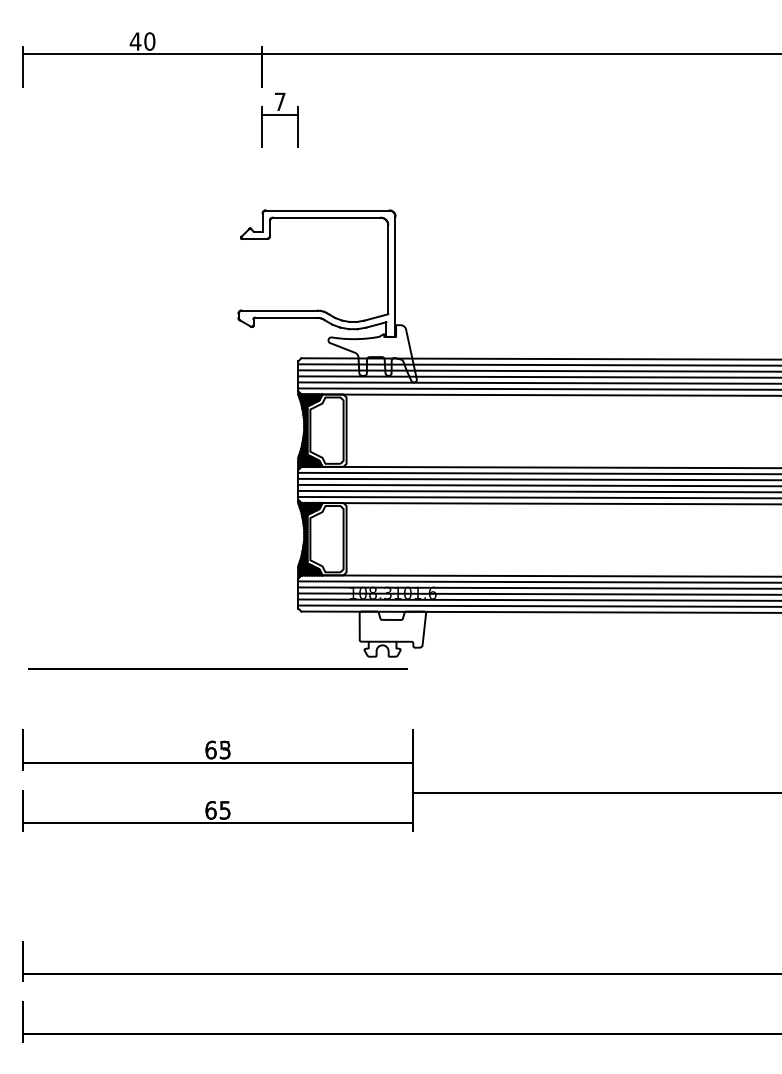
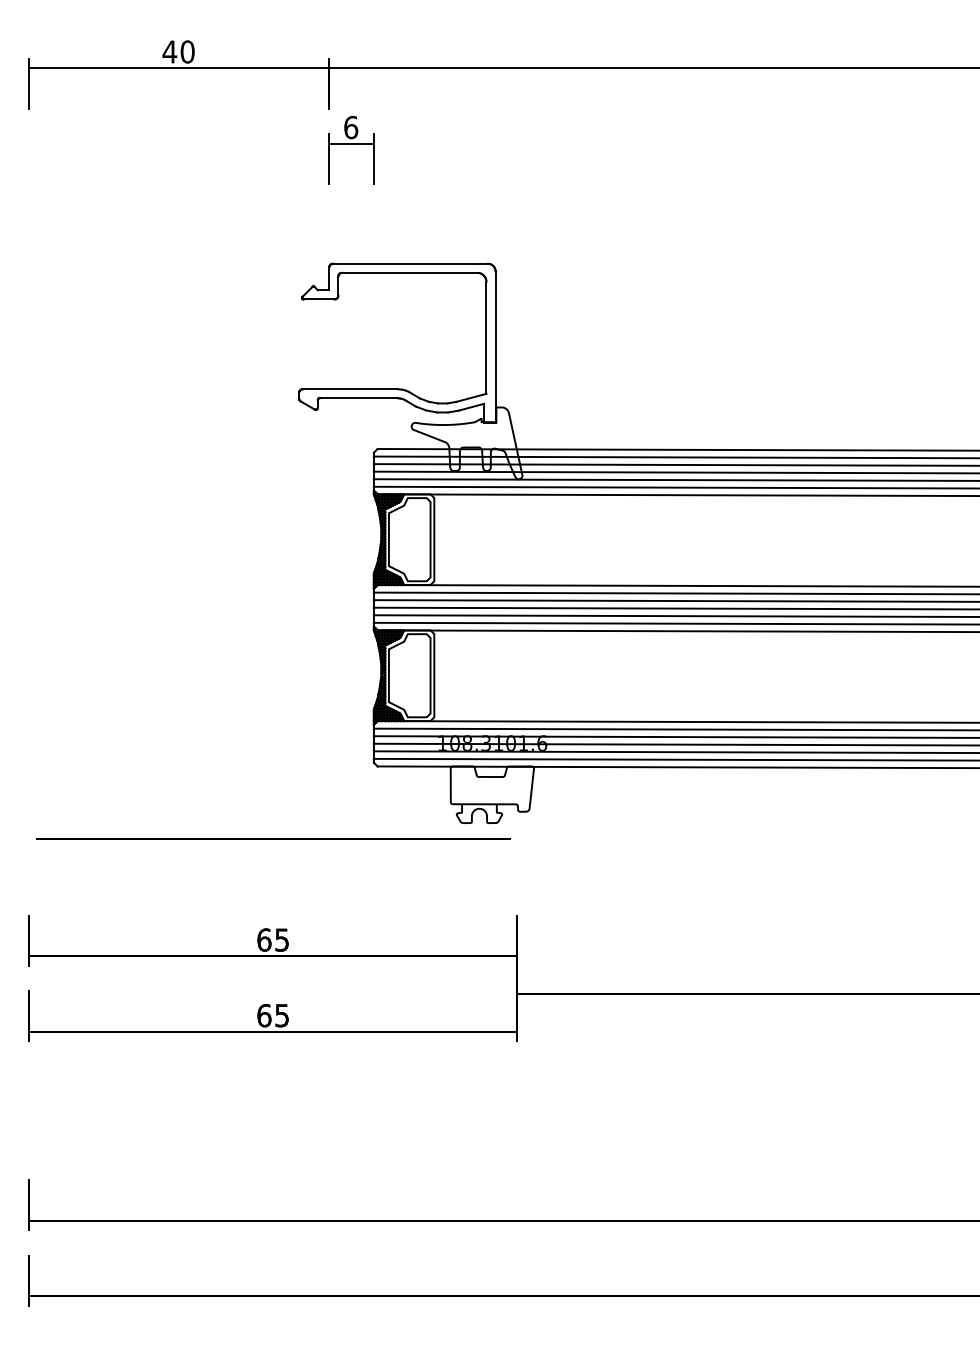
text: (279, 101) -> (350, 127), 7 -> 6
text: (225, 749) -> (282, 939), 63 -> 65

